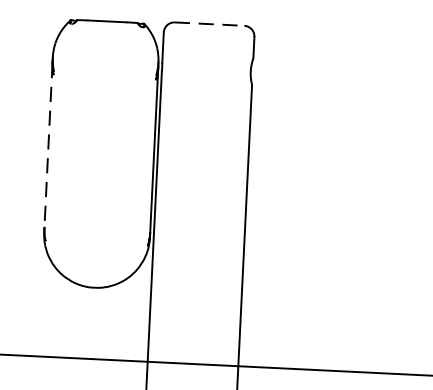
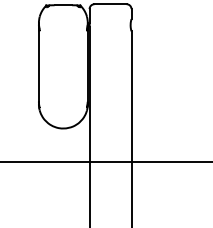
line: (211, 24) -> (111, 4), dashed -> solid
line: (47, 144) -> (38, 63), dashed -> solid

